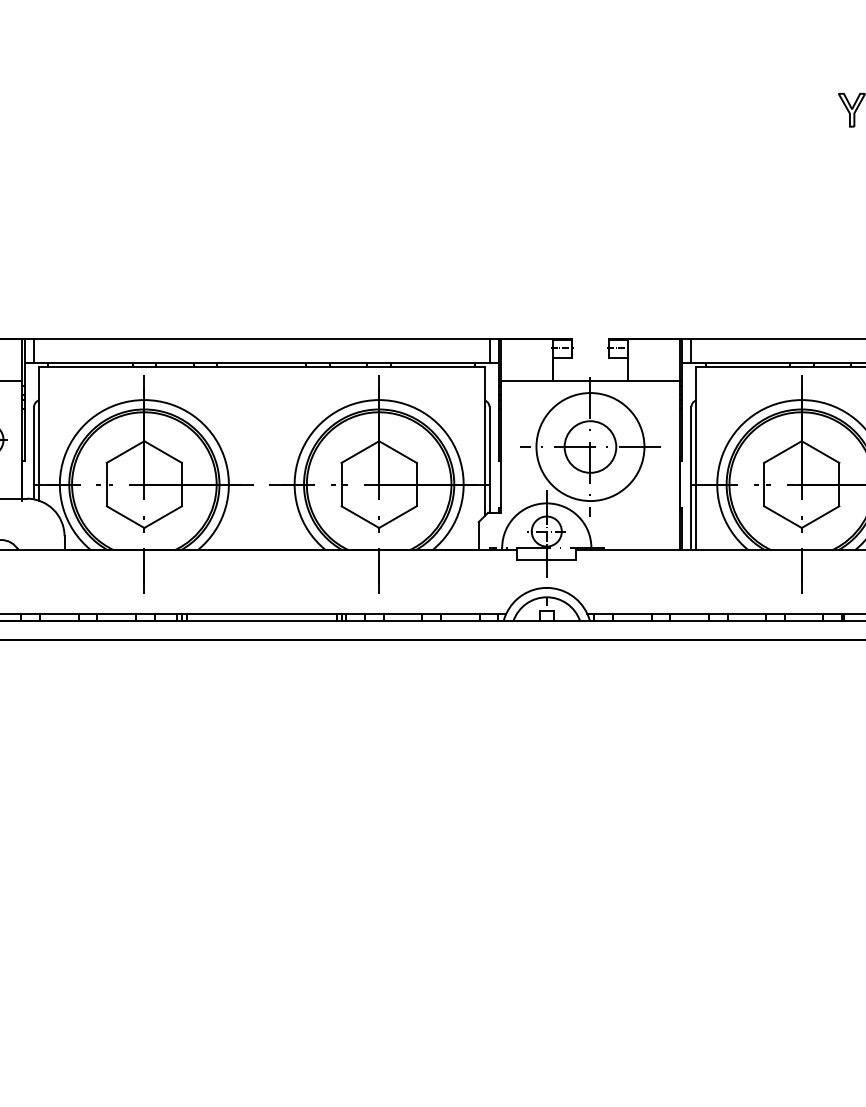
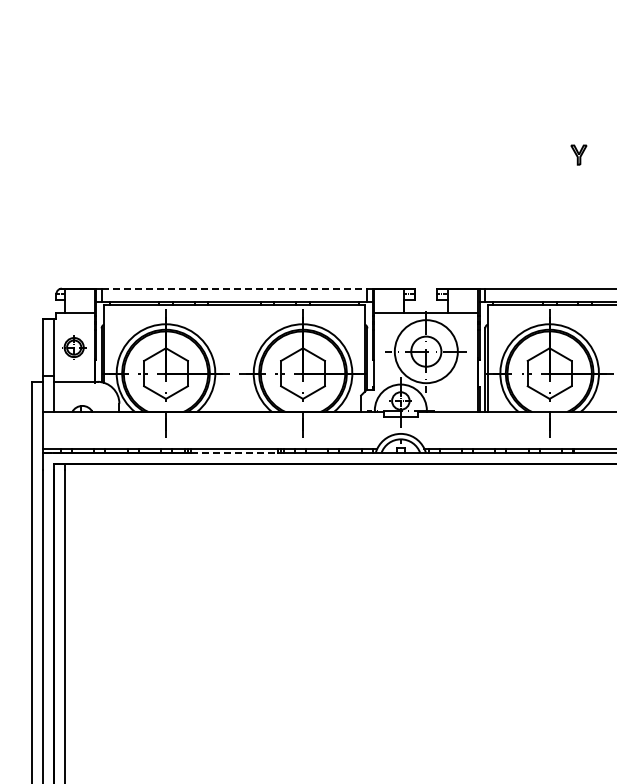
line: (261, 338) -> (234, 288), solid -> dashed
line: (261, 621) -> (234, 453), solid -> dashed

